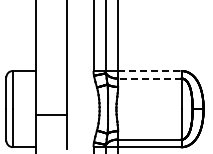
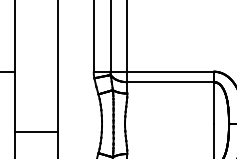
line: (149, 71) -> (170, 72), dashed -> solid
line: (149, 78) -> (170, 81), dashed -> solid

